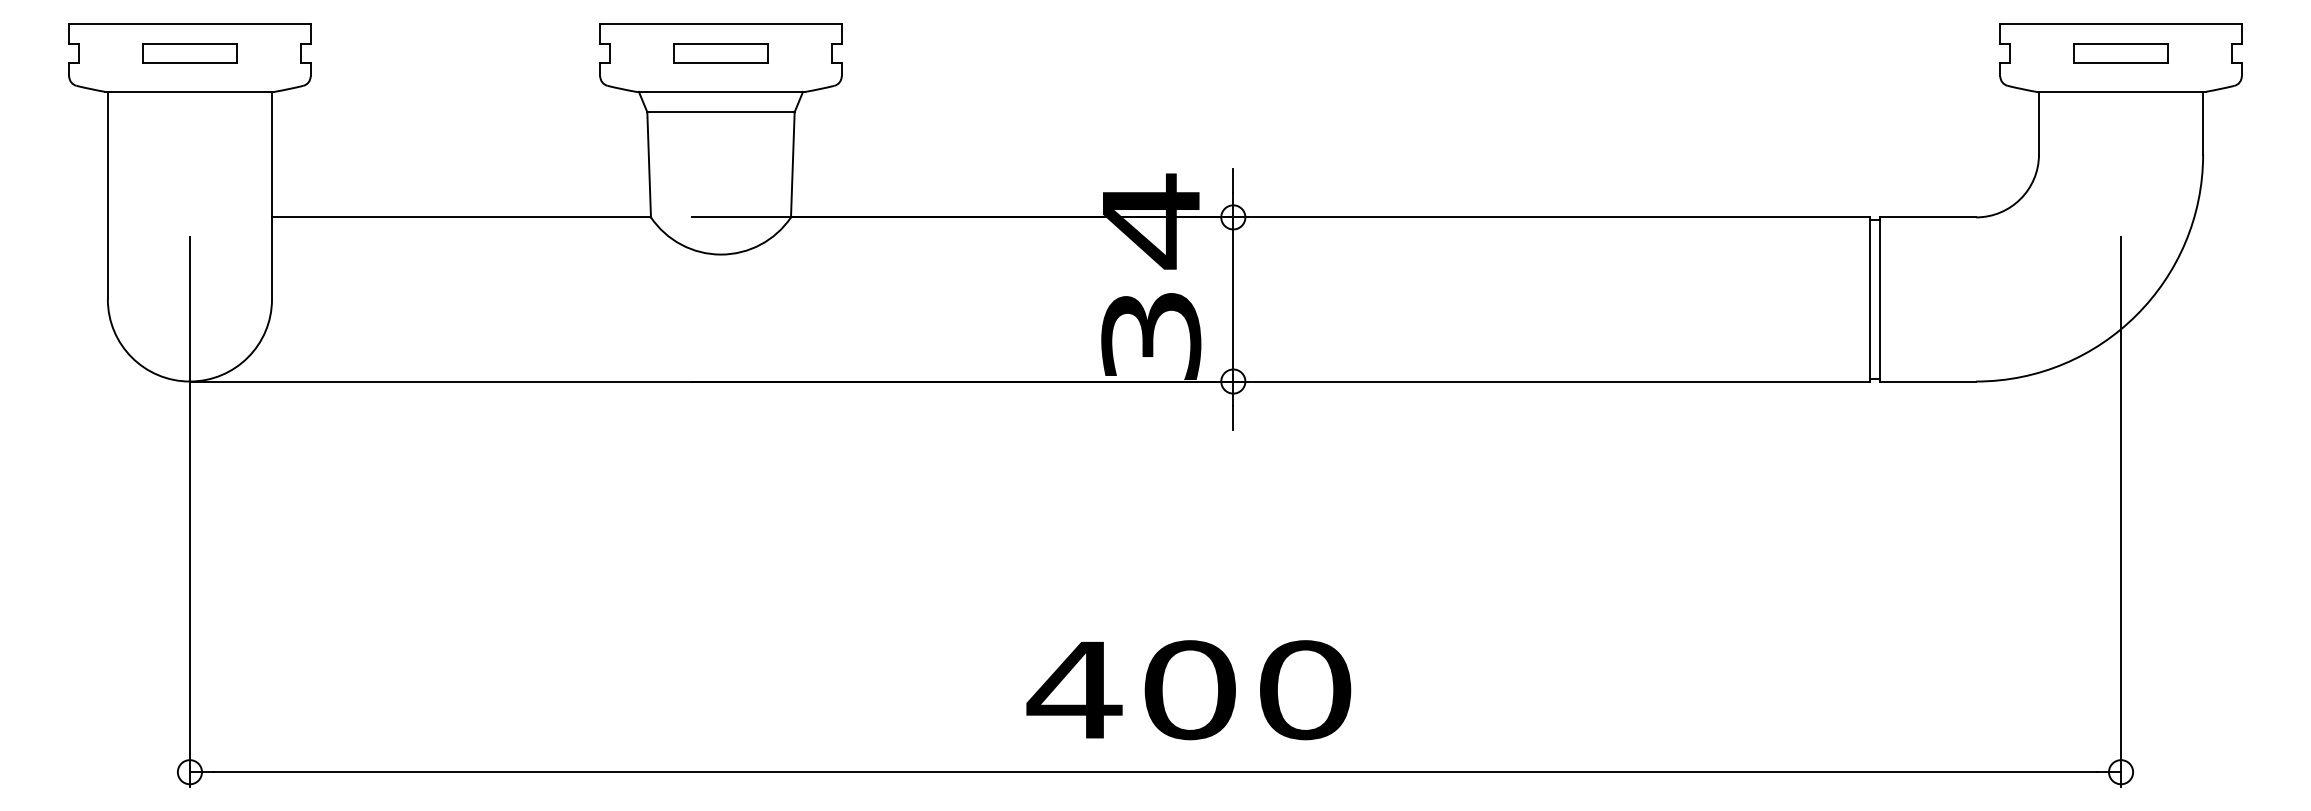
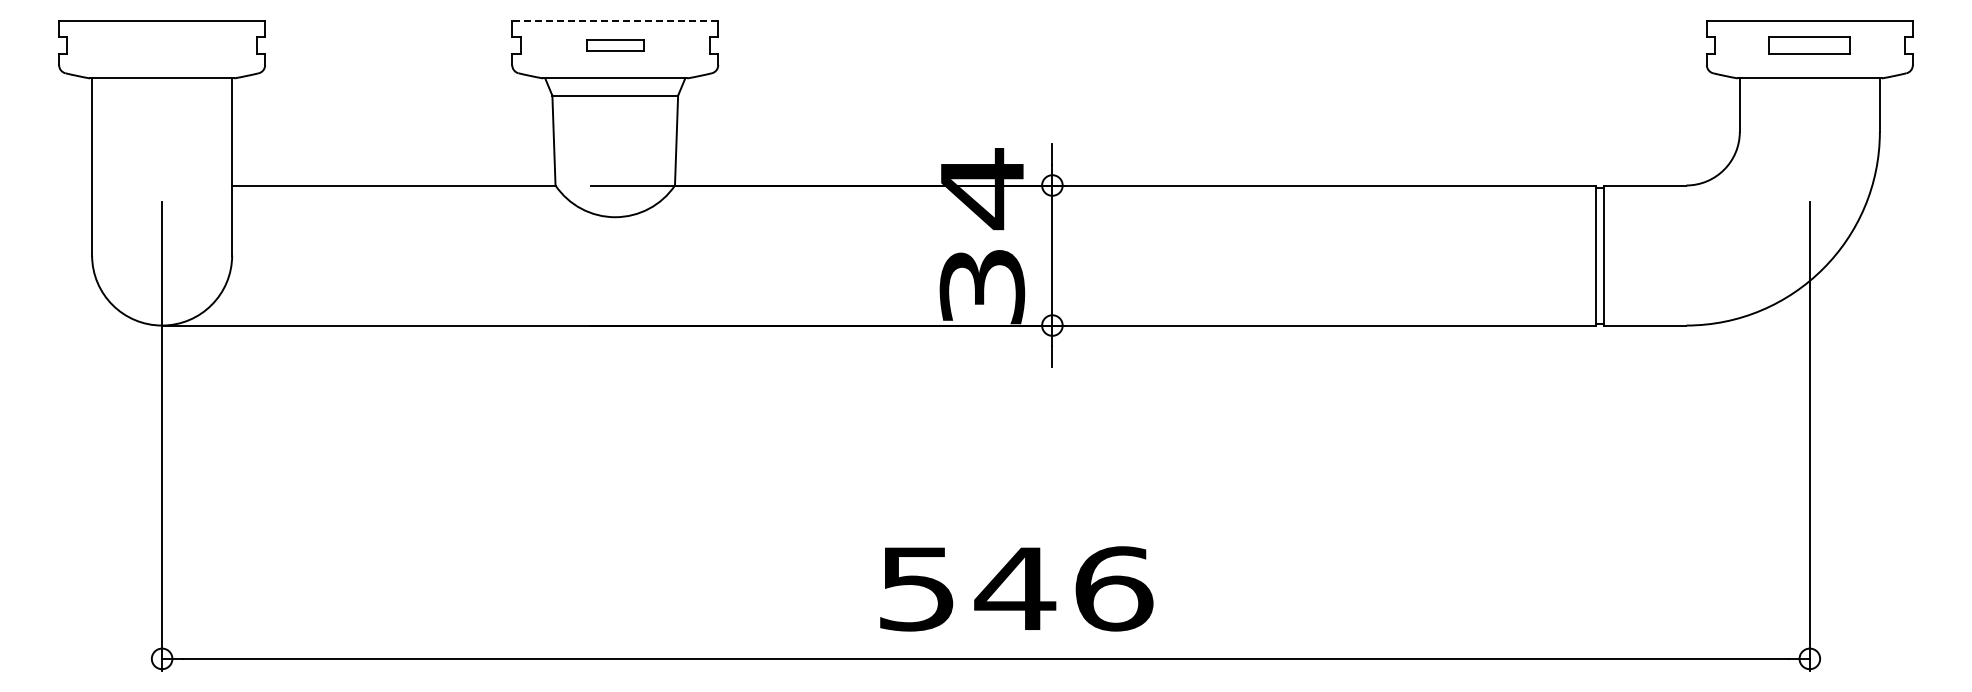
line: (721, 24) -> (615, 20), solid -> dashed
part: (190, 53) -> (162, 45), removed
part: (721, 53) -> (615, 45), size x0.7
text: (1188, 689) -> (1014, 588), 400 -> 546

